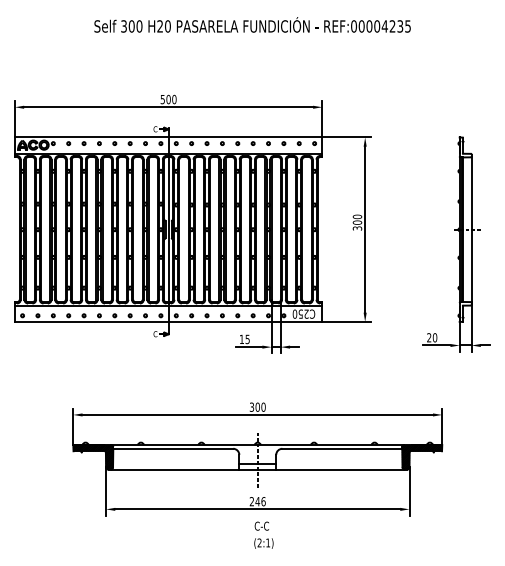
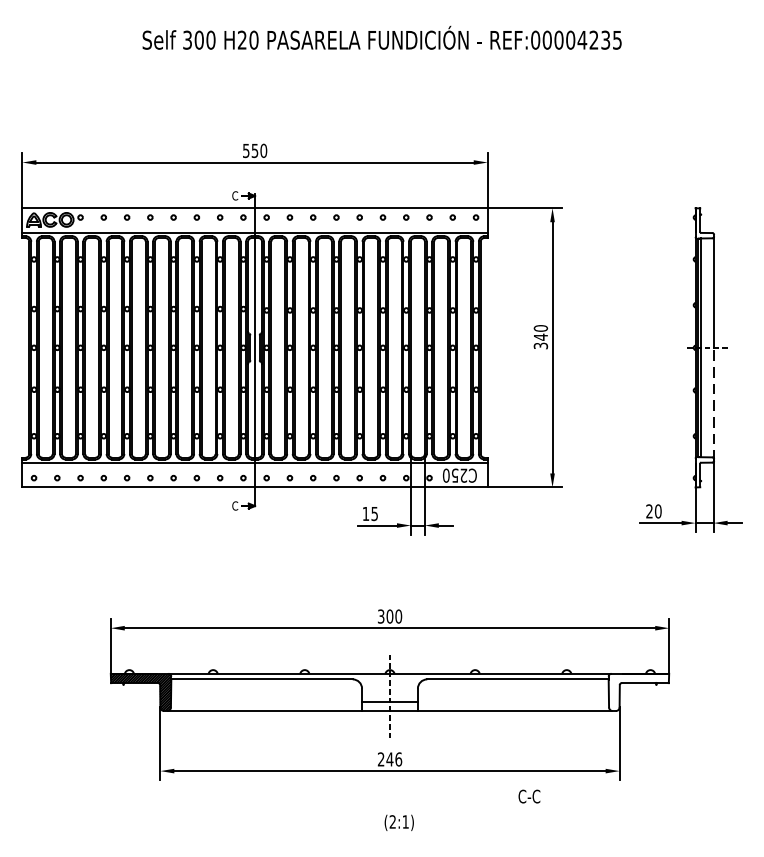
text: (168, 99) -> (254, 150), 500 -> 550
text: (357, 222) -> (540, 336), 300 -> 340
line: (471, 266) -> (713, 403), solid -> dashed
hatch: (422, 457) -> (639, 692), removed
text: (261, 525) -> (528, 795), moved

